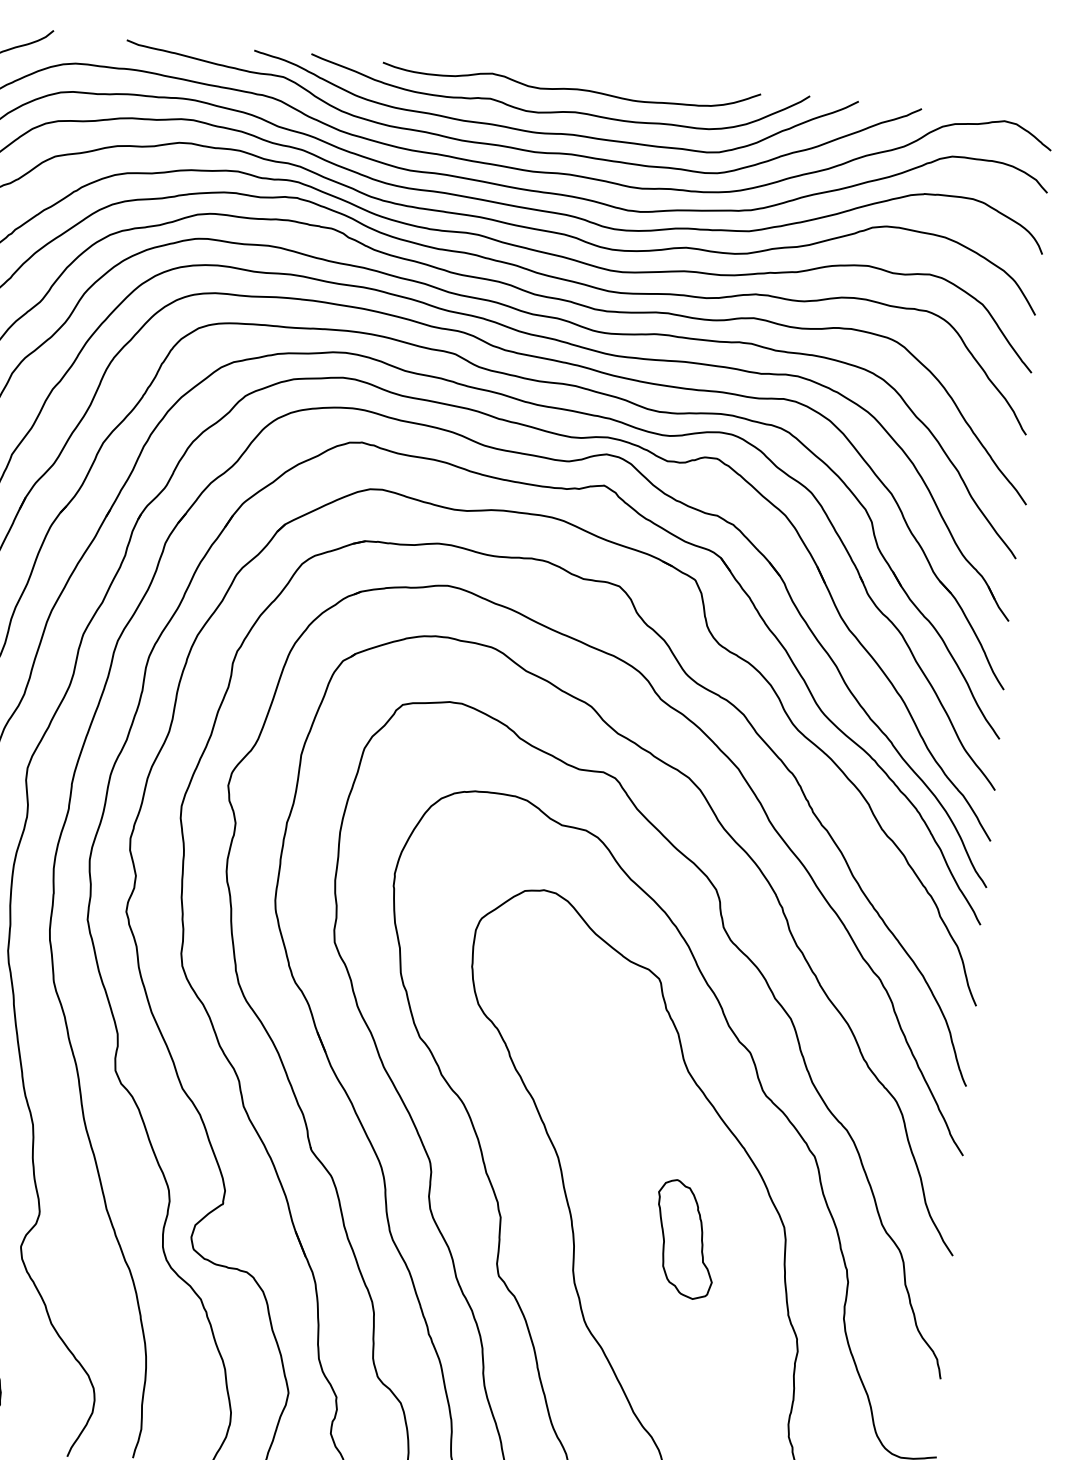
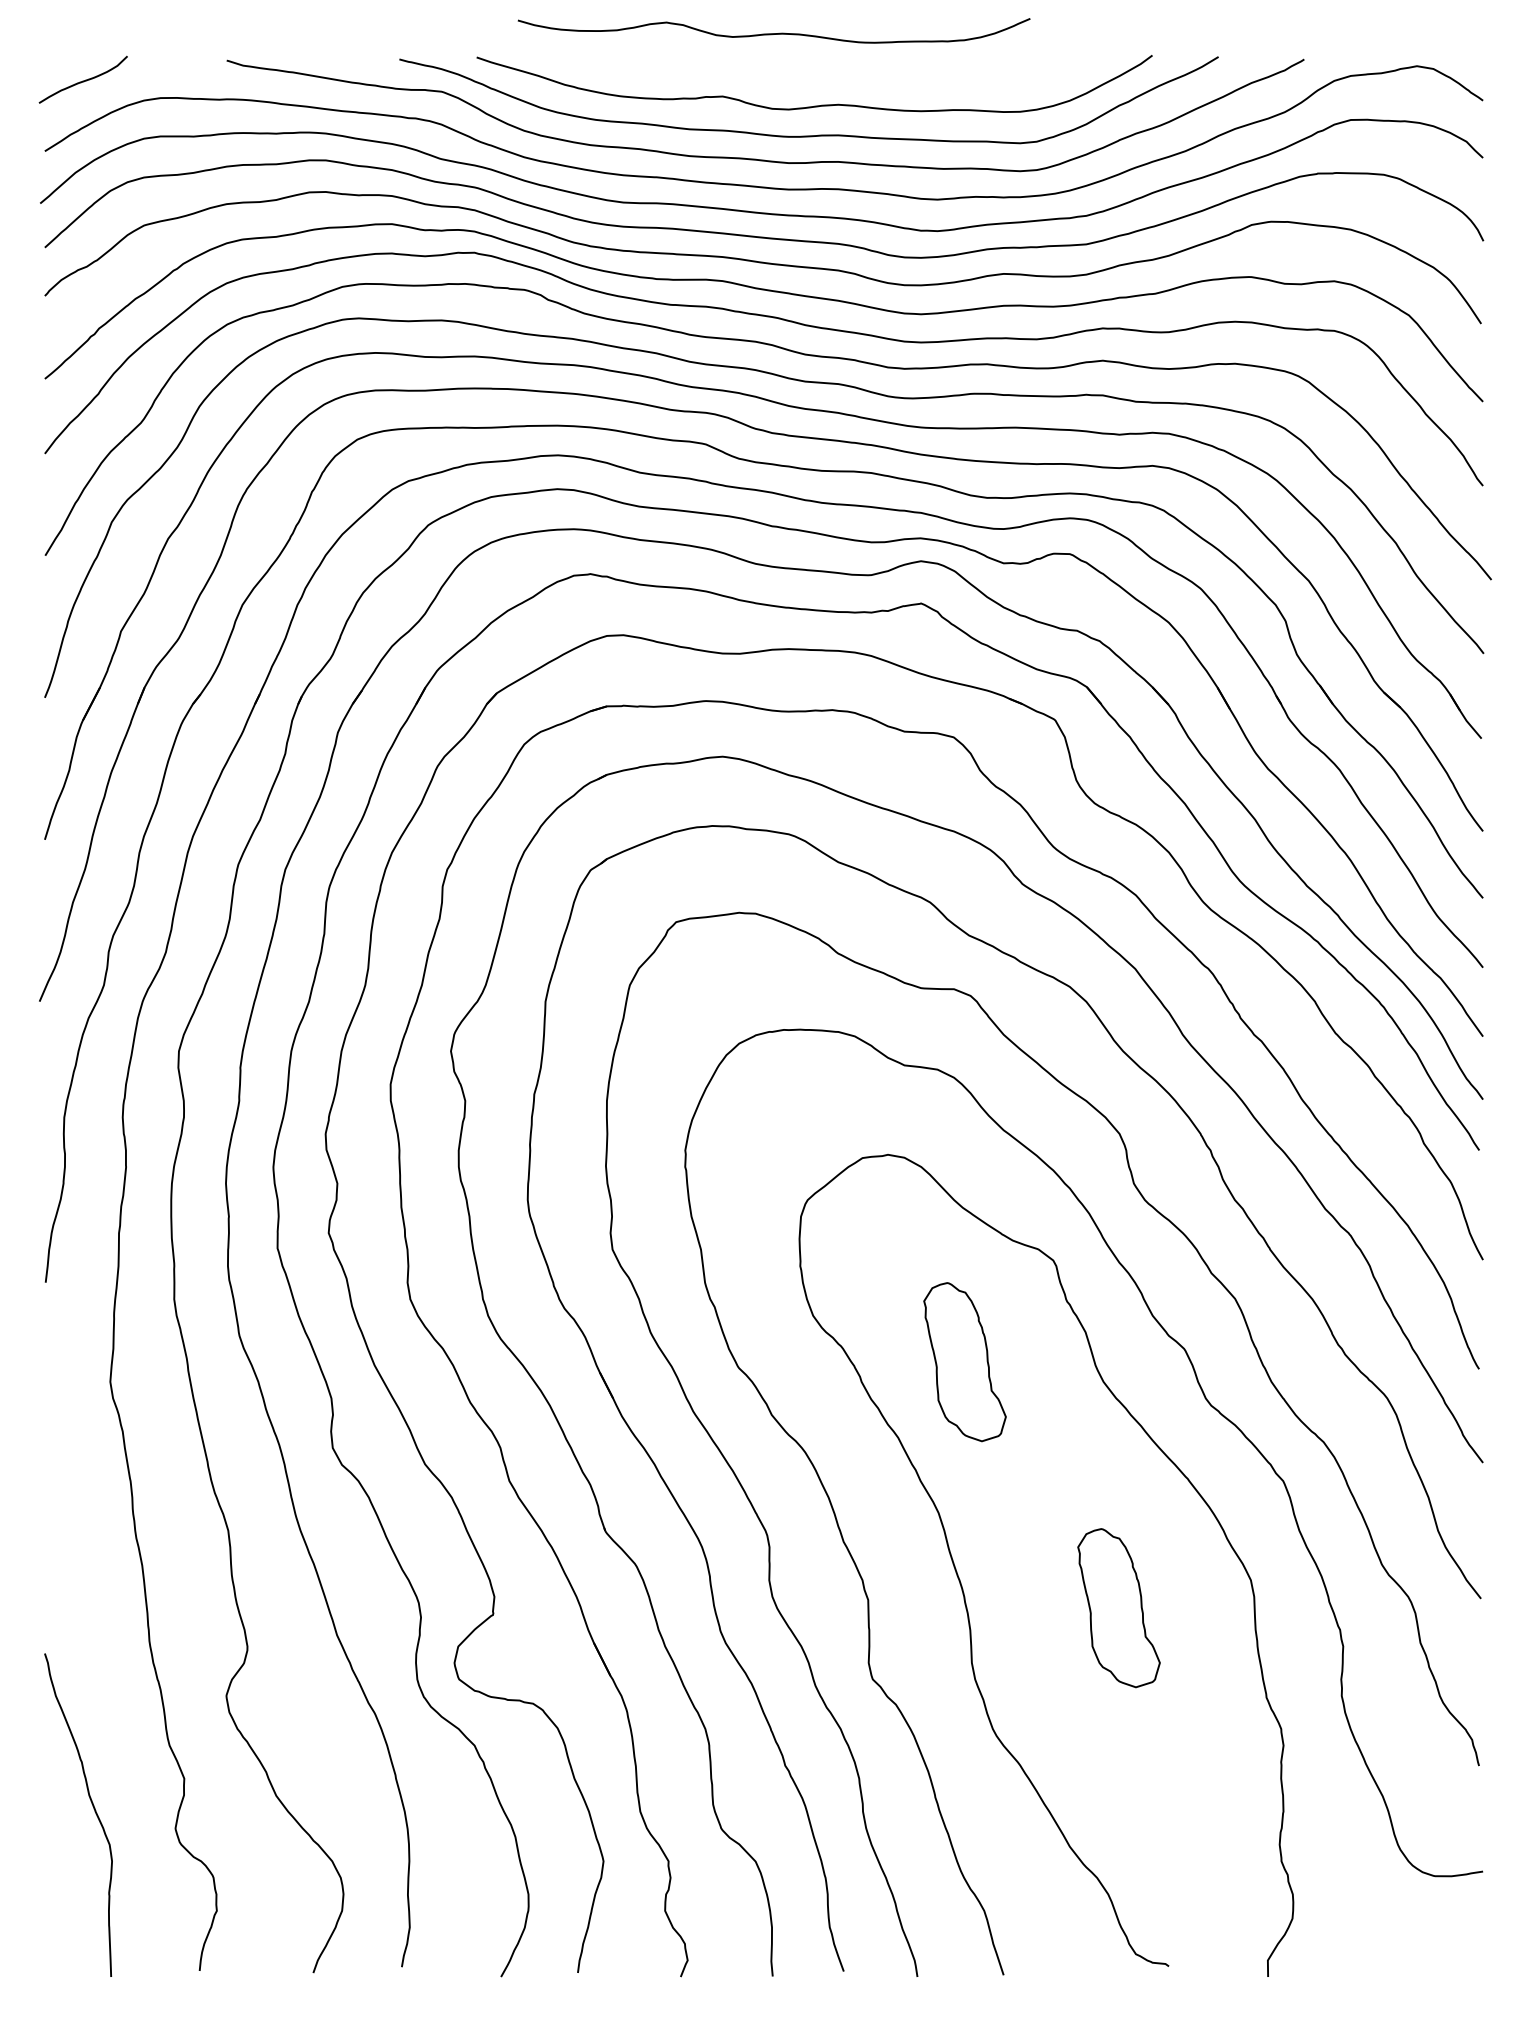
curve: (570, 88) -> (773, 33), moved
part: (587, 1048) -> (964, 1362), added

